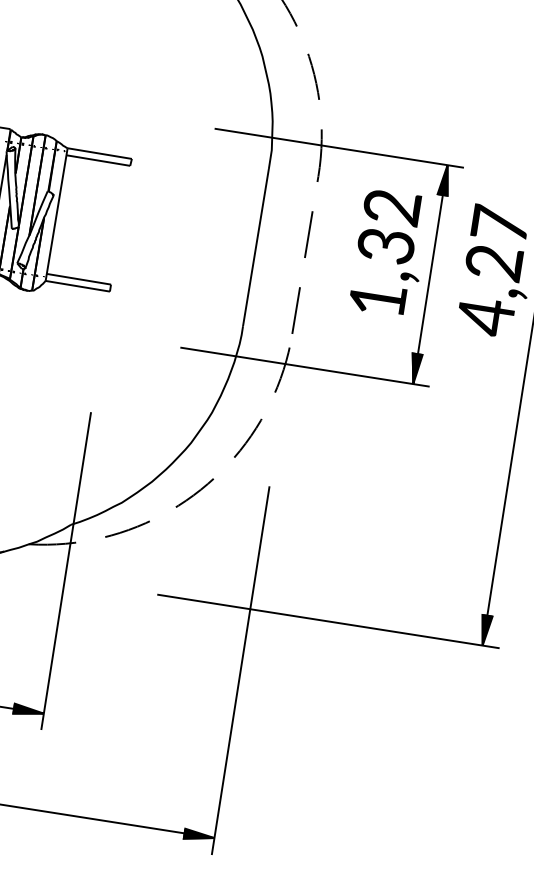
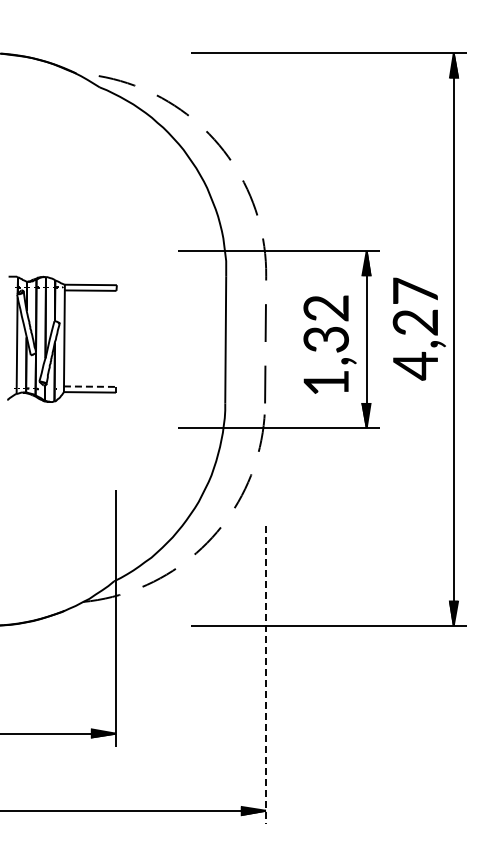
text: (389, 252) -> (329, 344), moved
line: (79, 279) -> (90, 386), solid -> dashed
line: (240, 670) -> (265, 675), solid -> dashed

